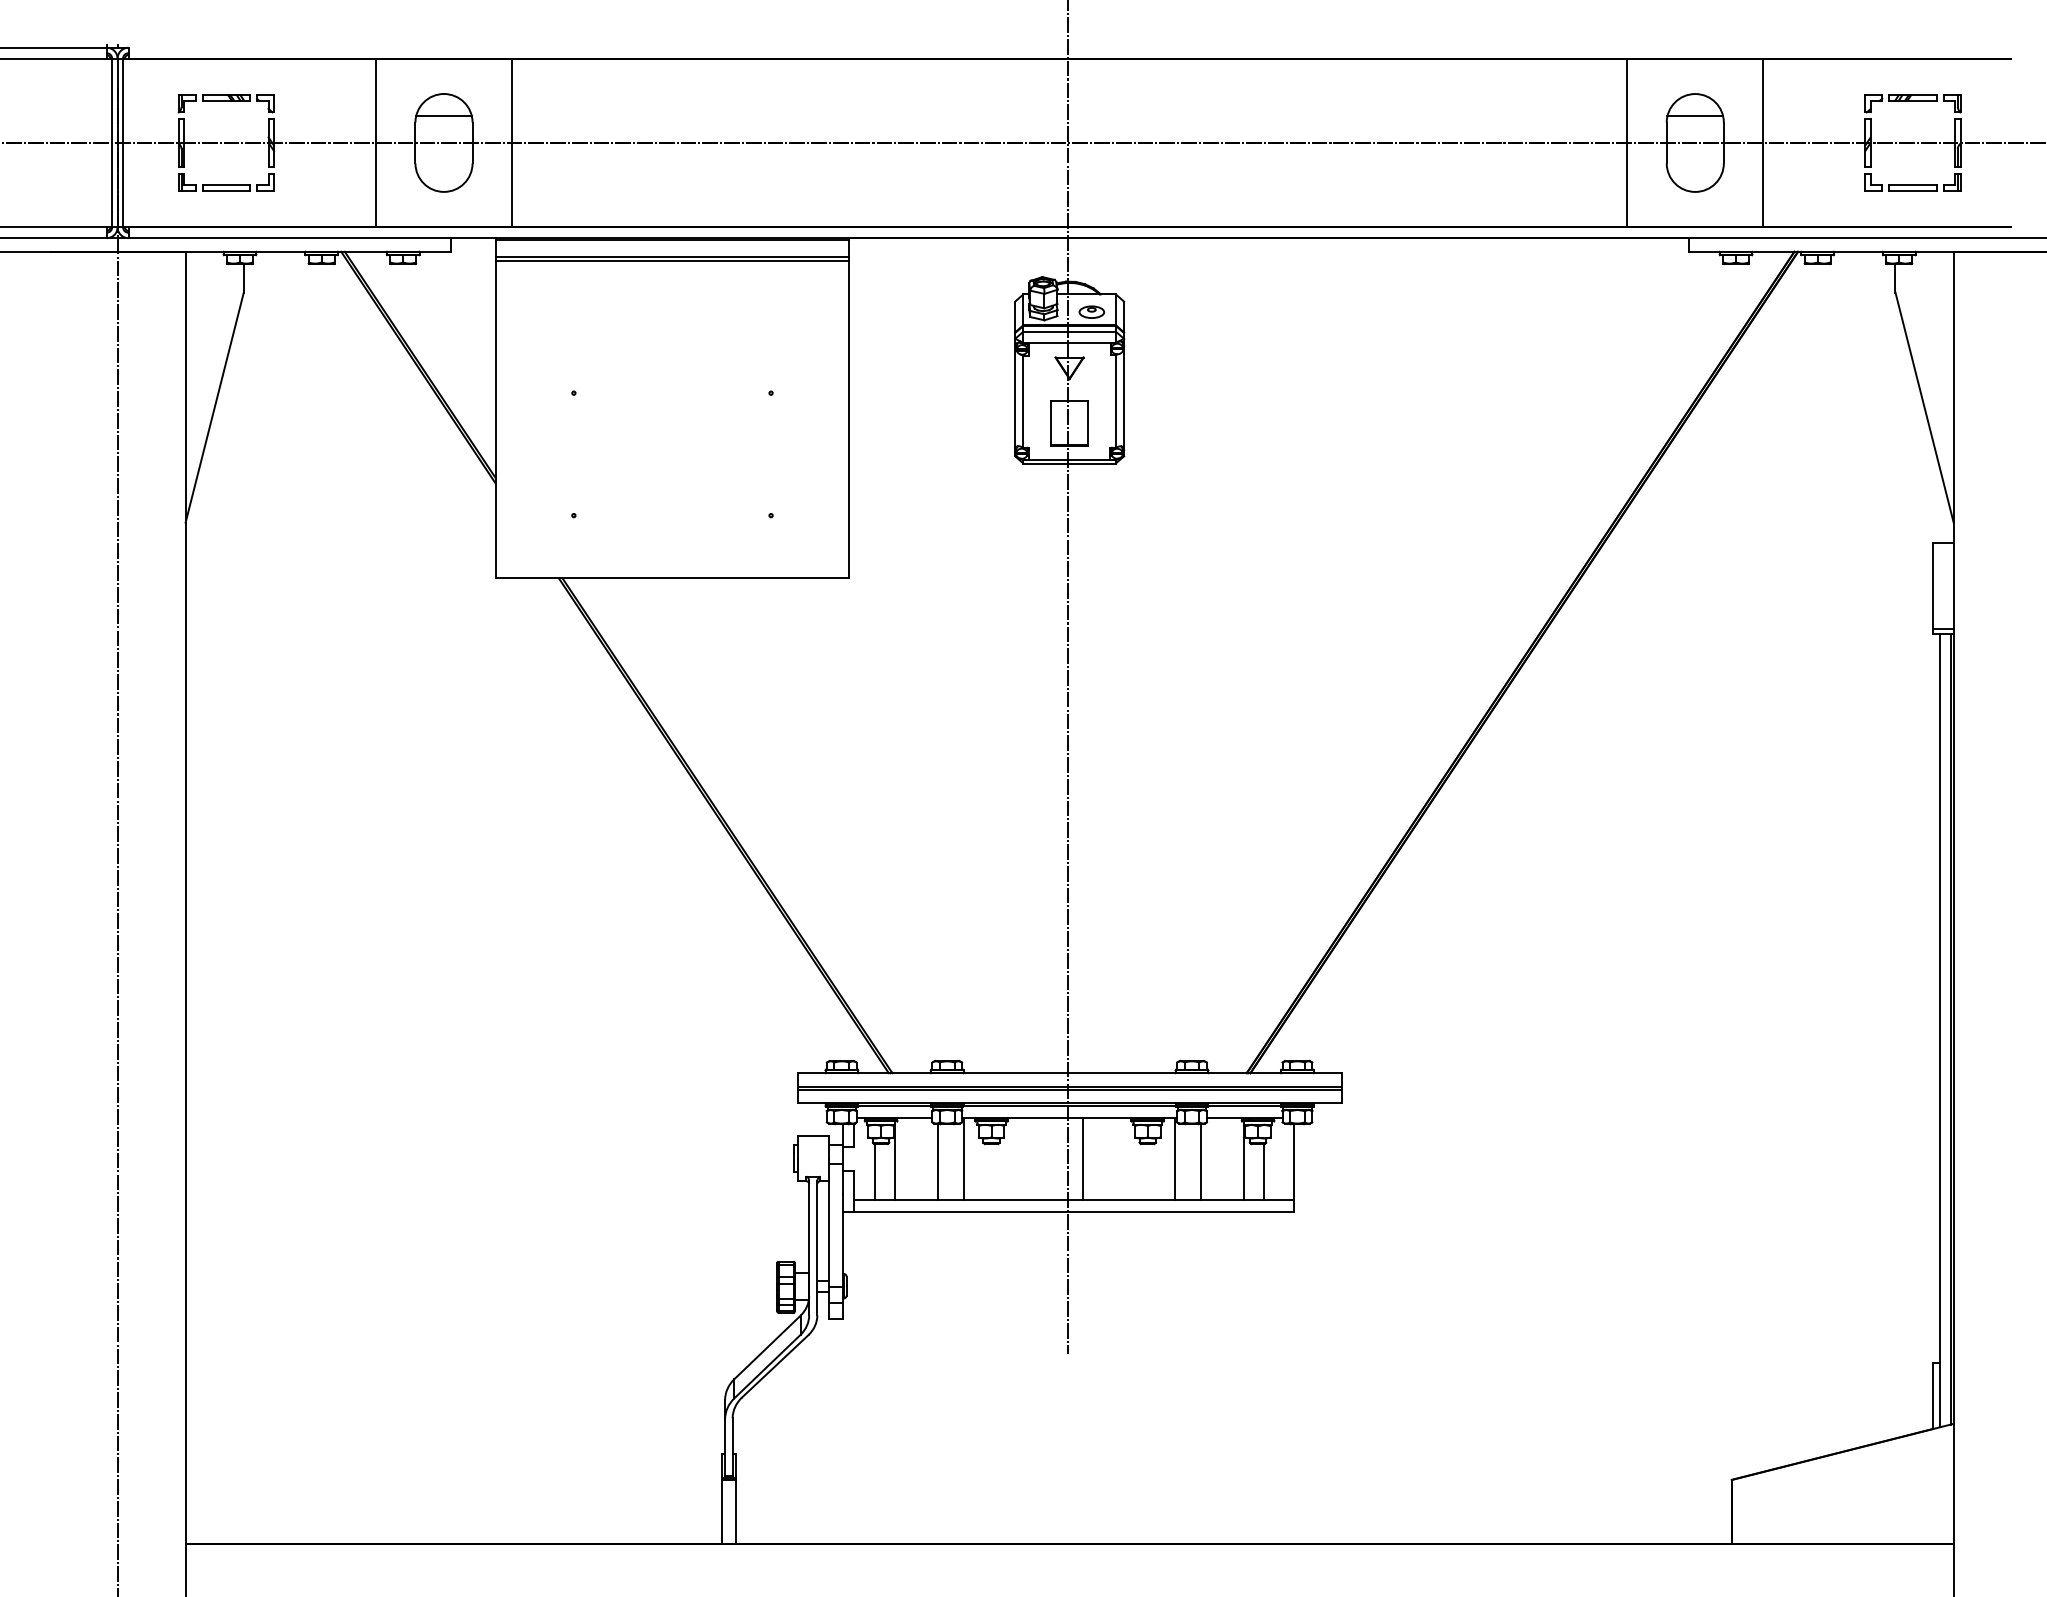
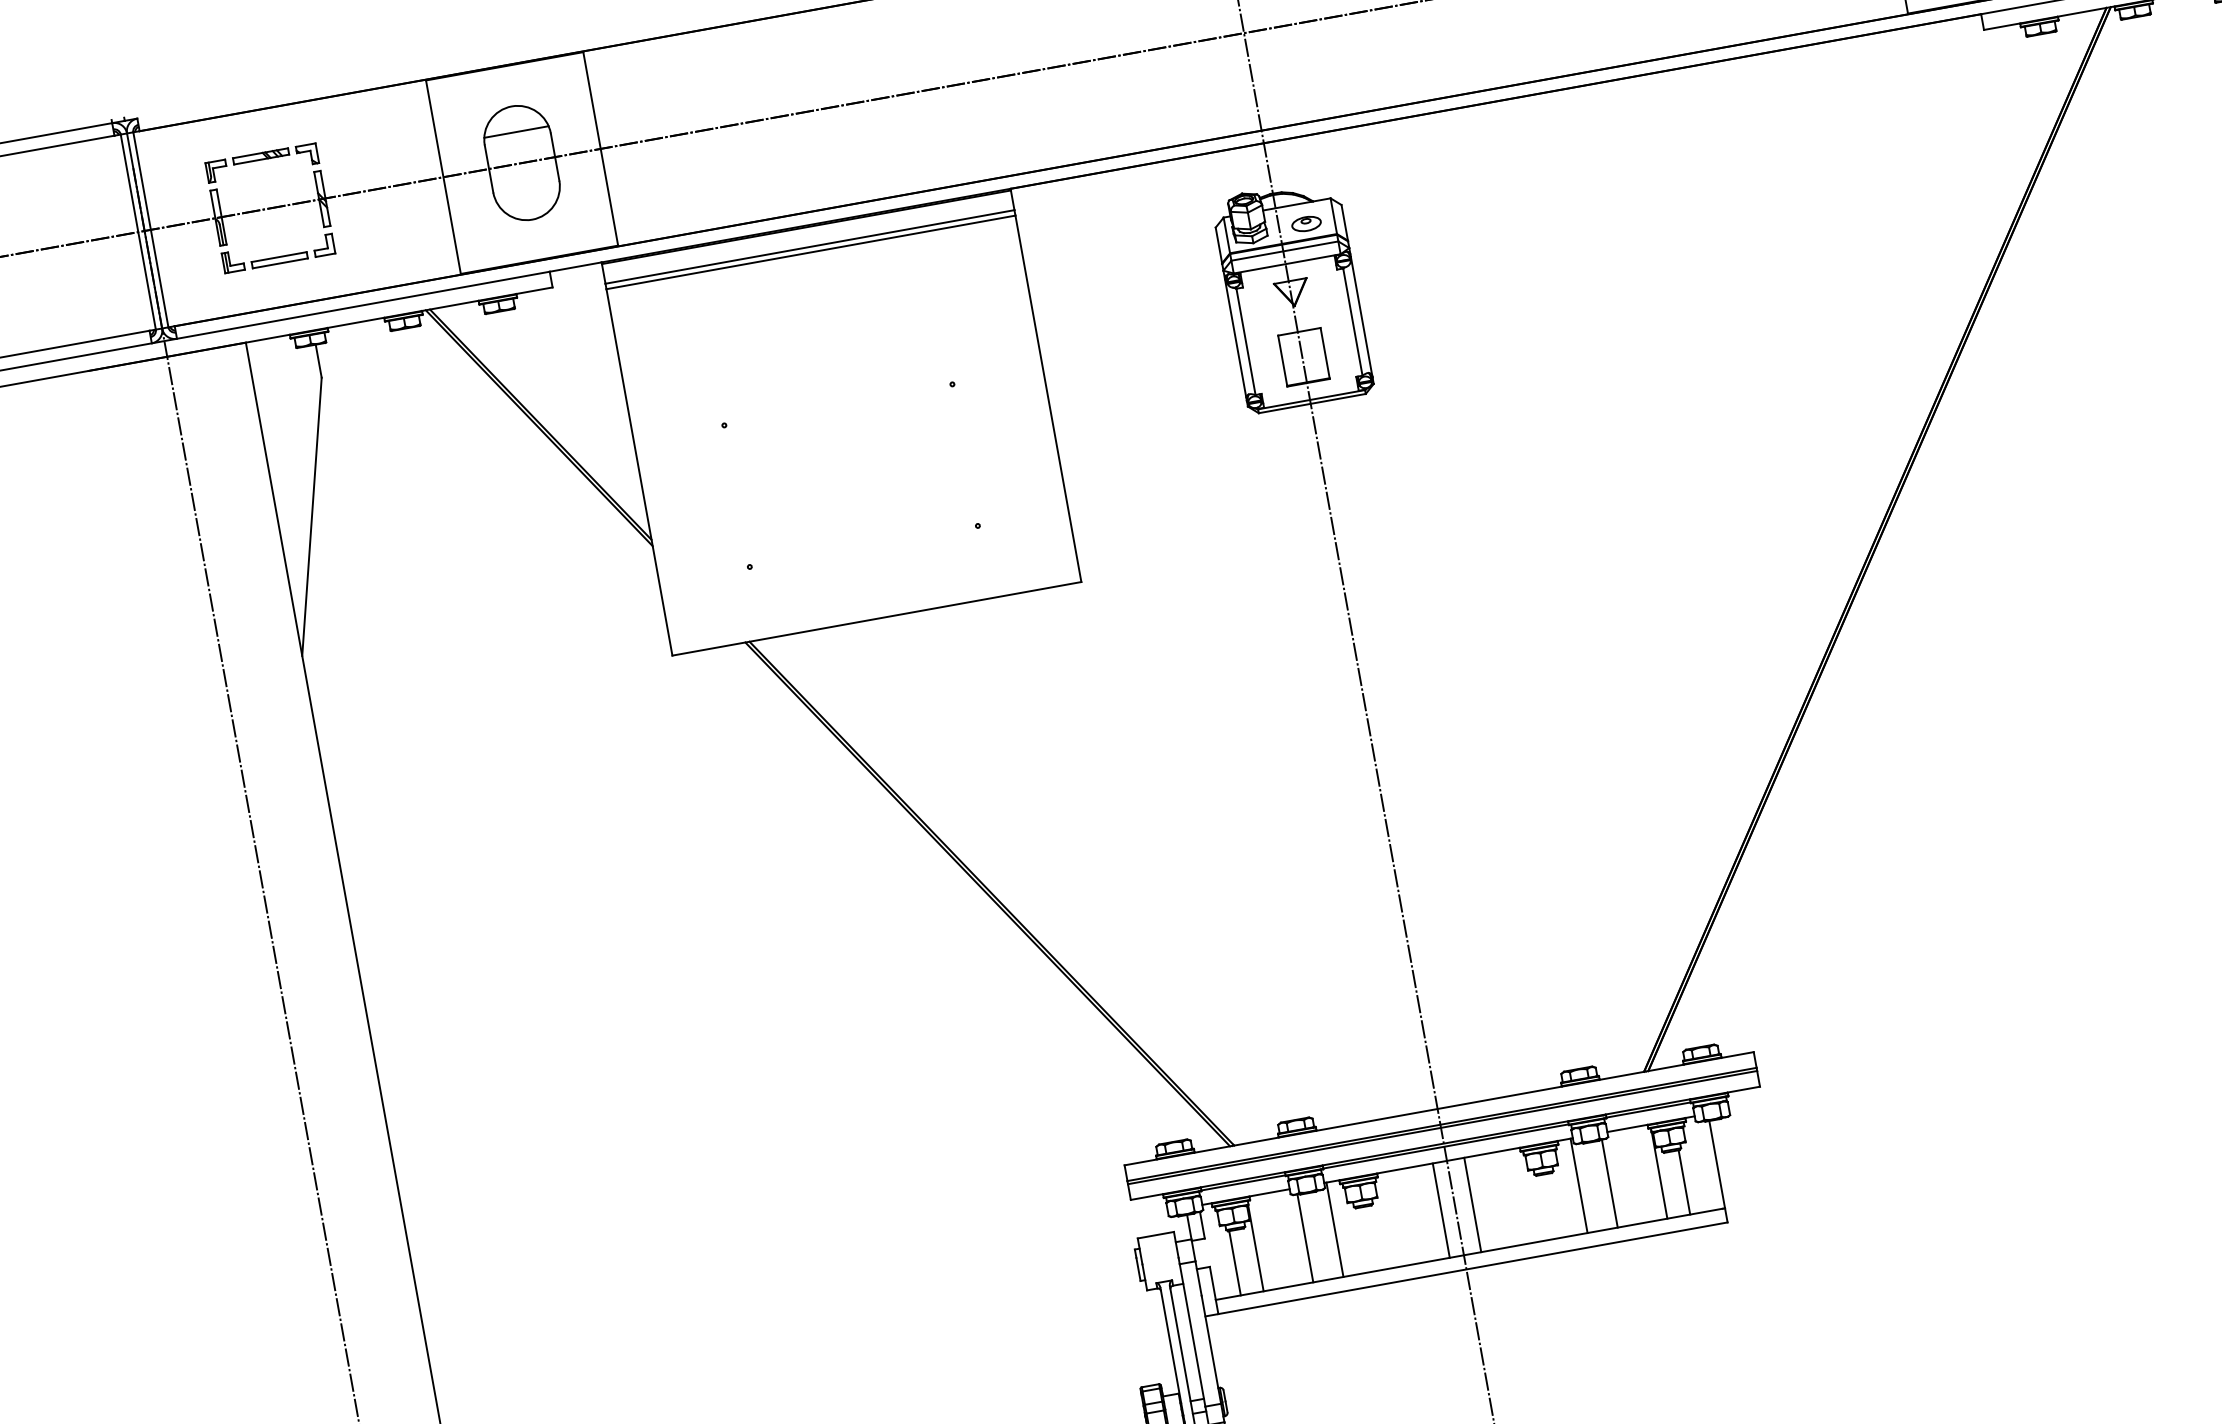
line: (1056, 1158) -> (1441, 1210), added

